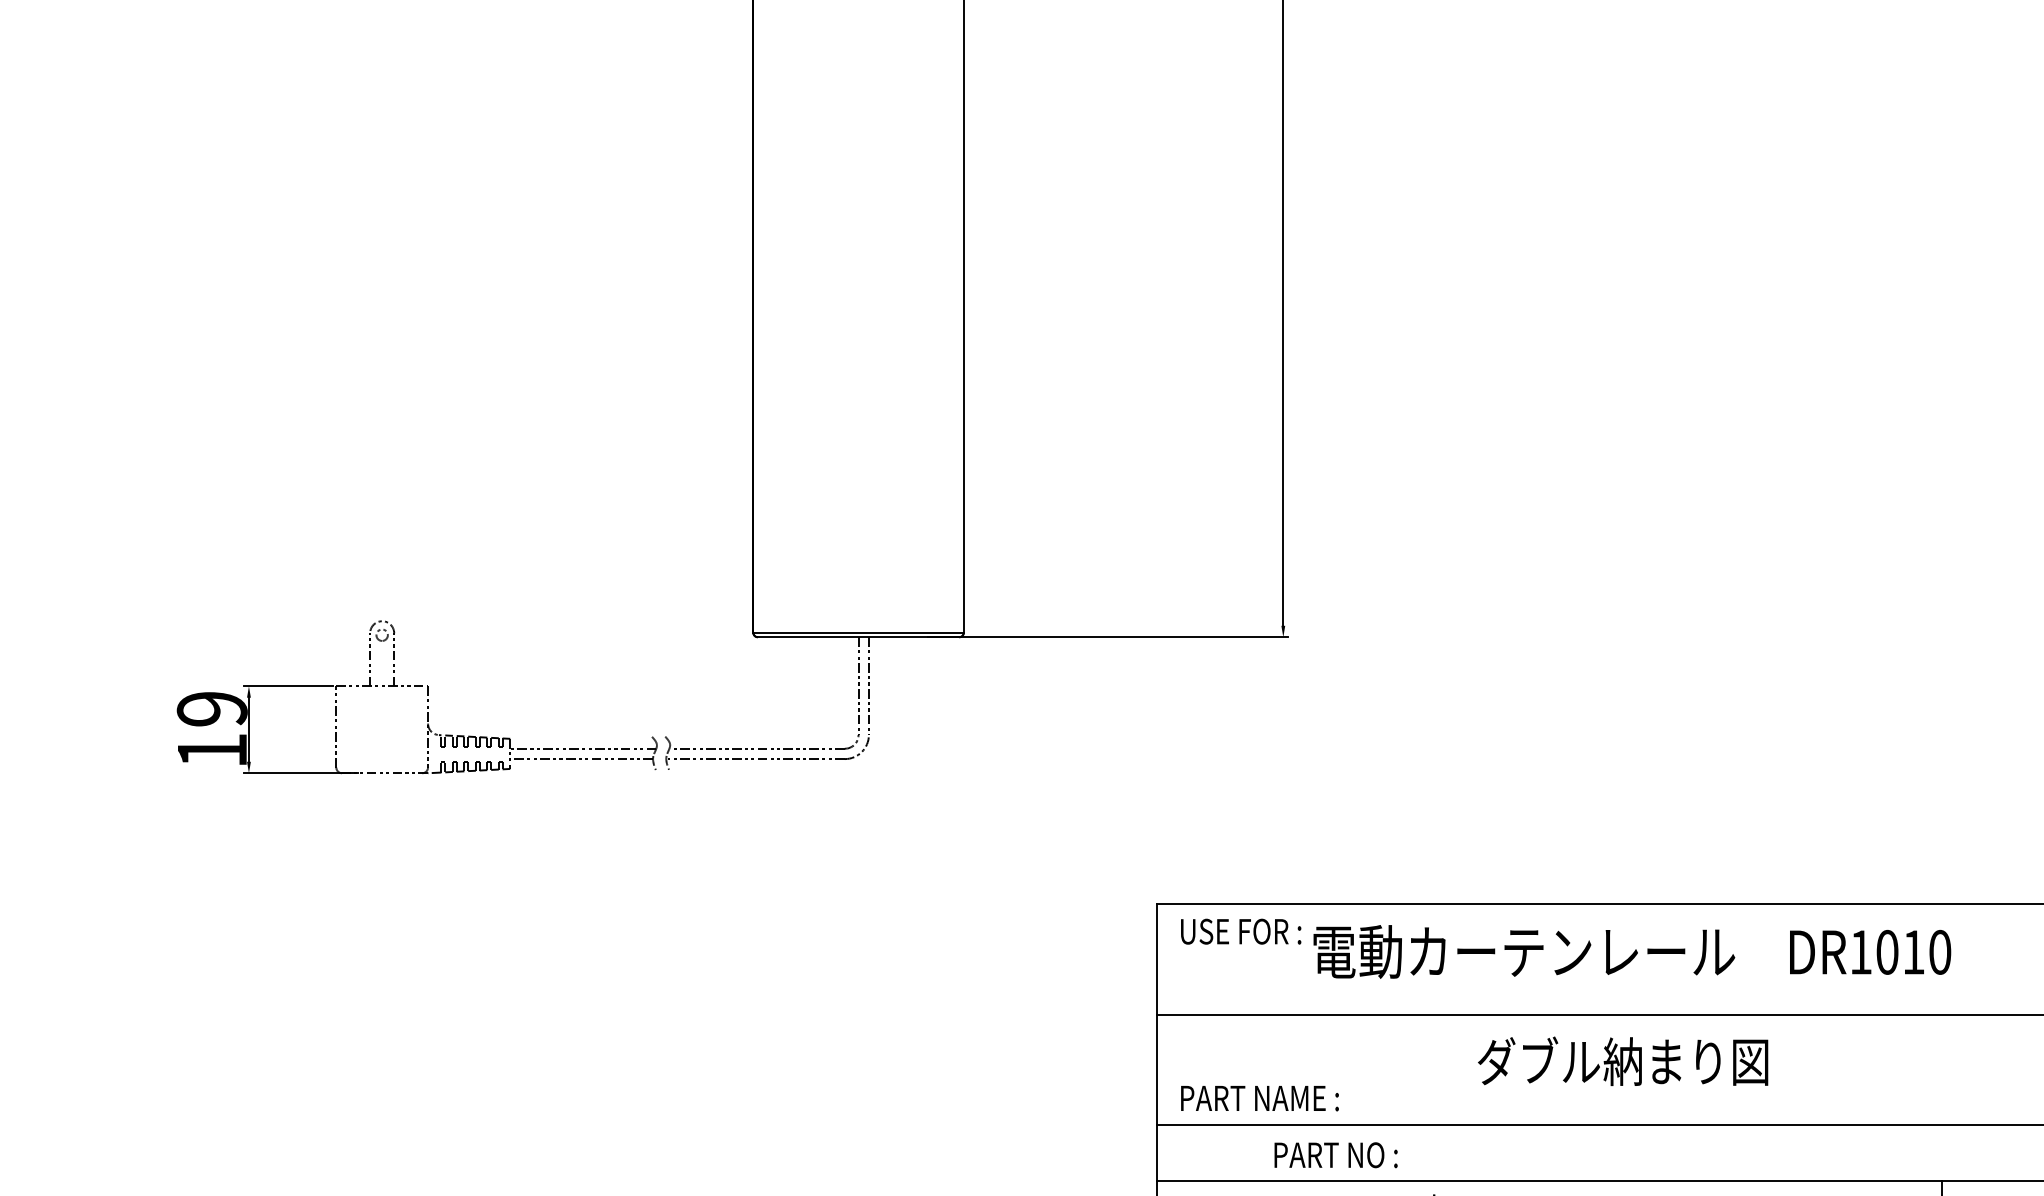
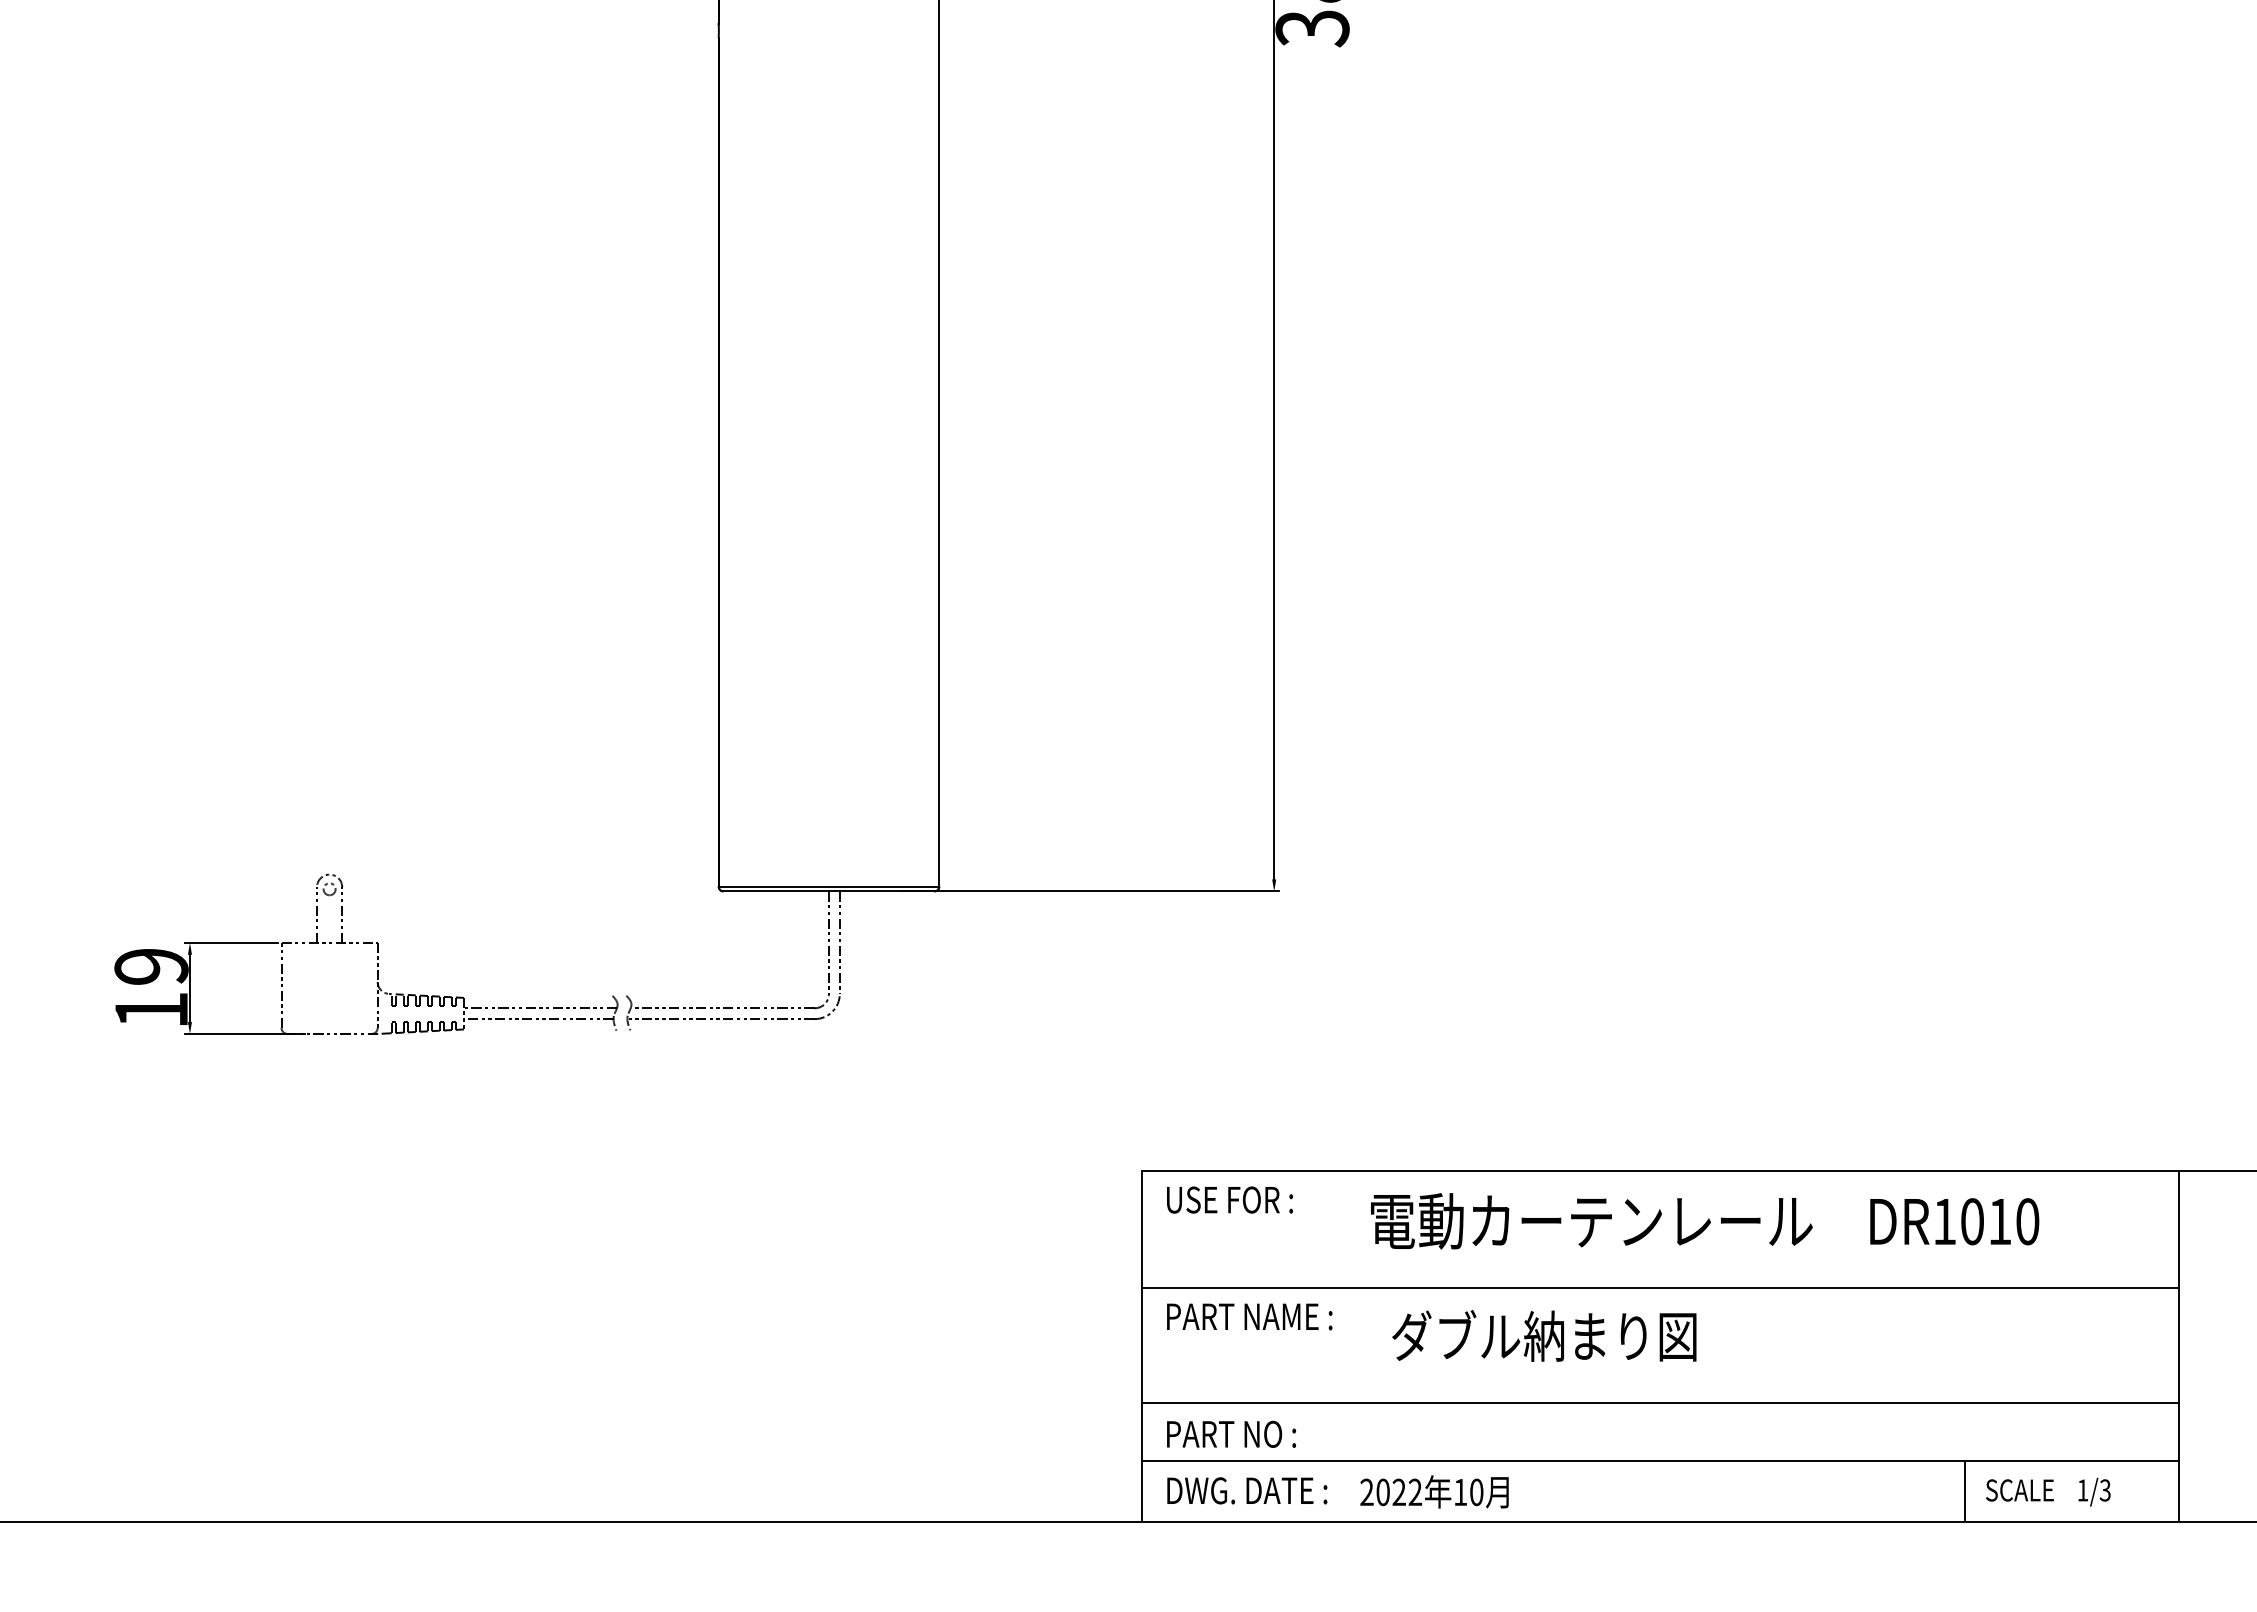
text: (1632, 952) -> (1705, 1221), moved
text: (1623, 1060) -> (1544, 1335), moved
text: (1259, 1098) -> (1249, 1316), moved
text: (1336, 1154) -> (1231, 1433), moved

